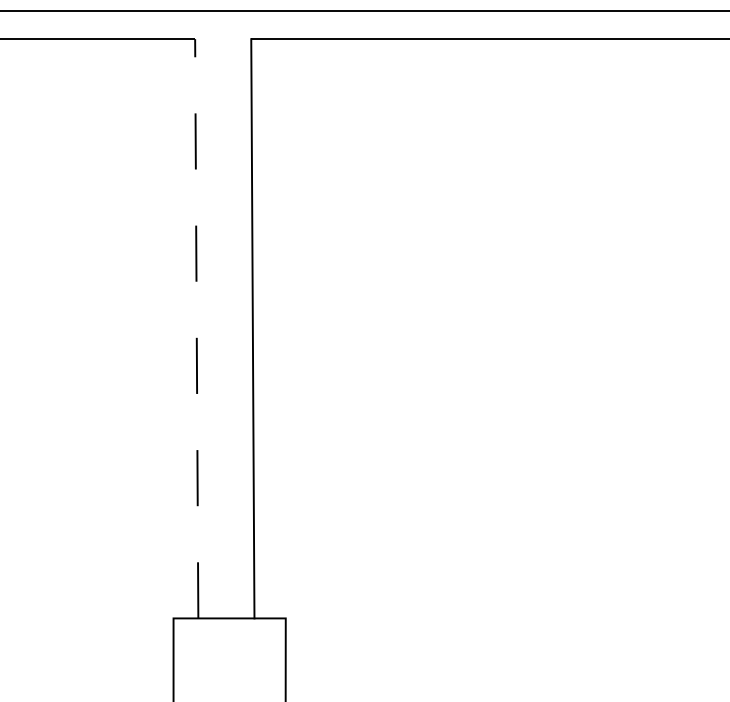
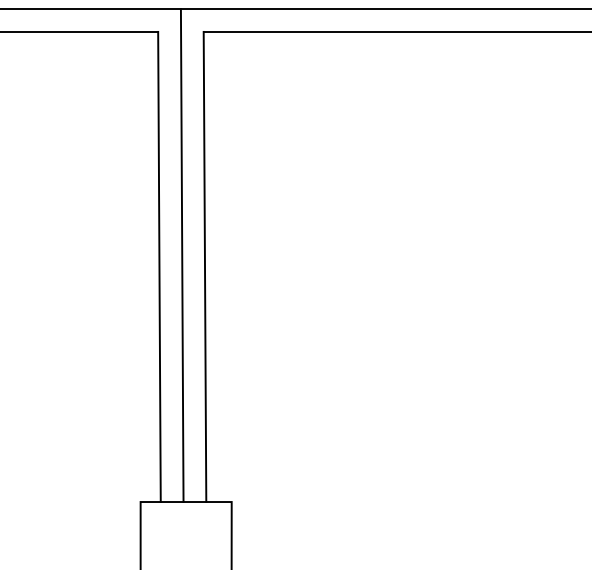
line: (223, 314) -> (181, 255), added
line: (196, 328) -> (159, 266), dashed -> solid

